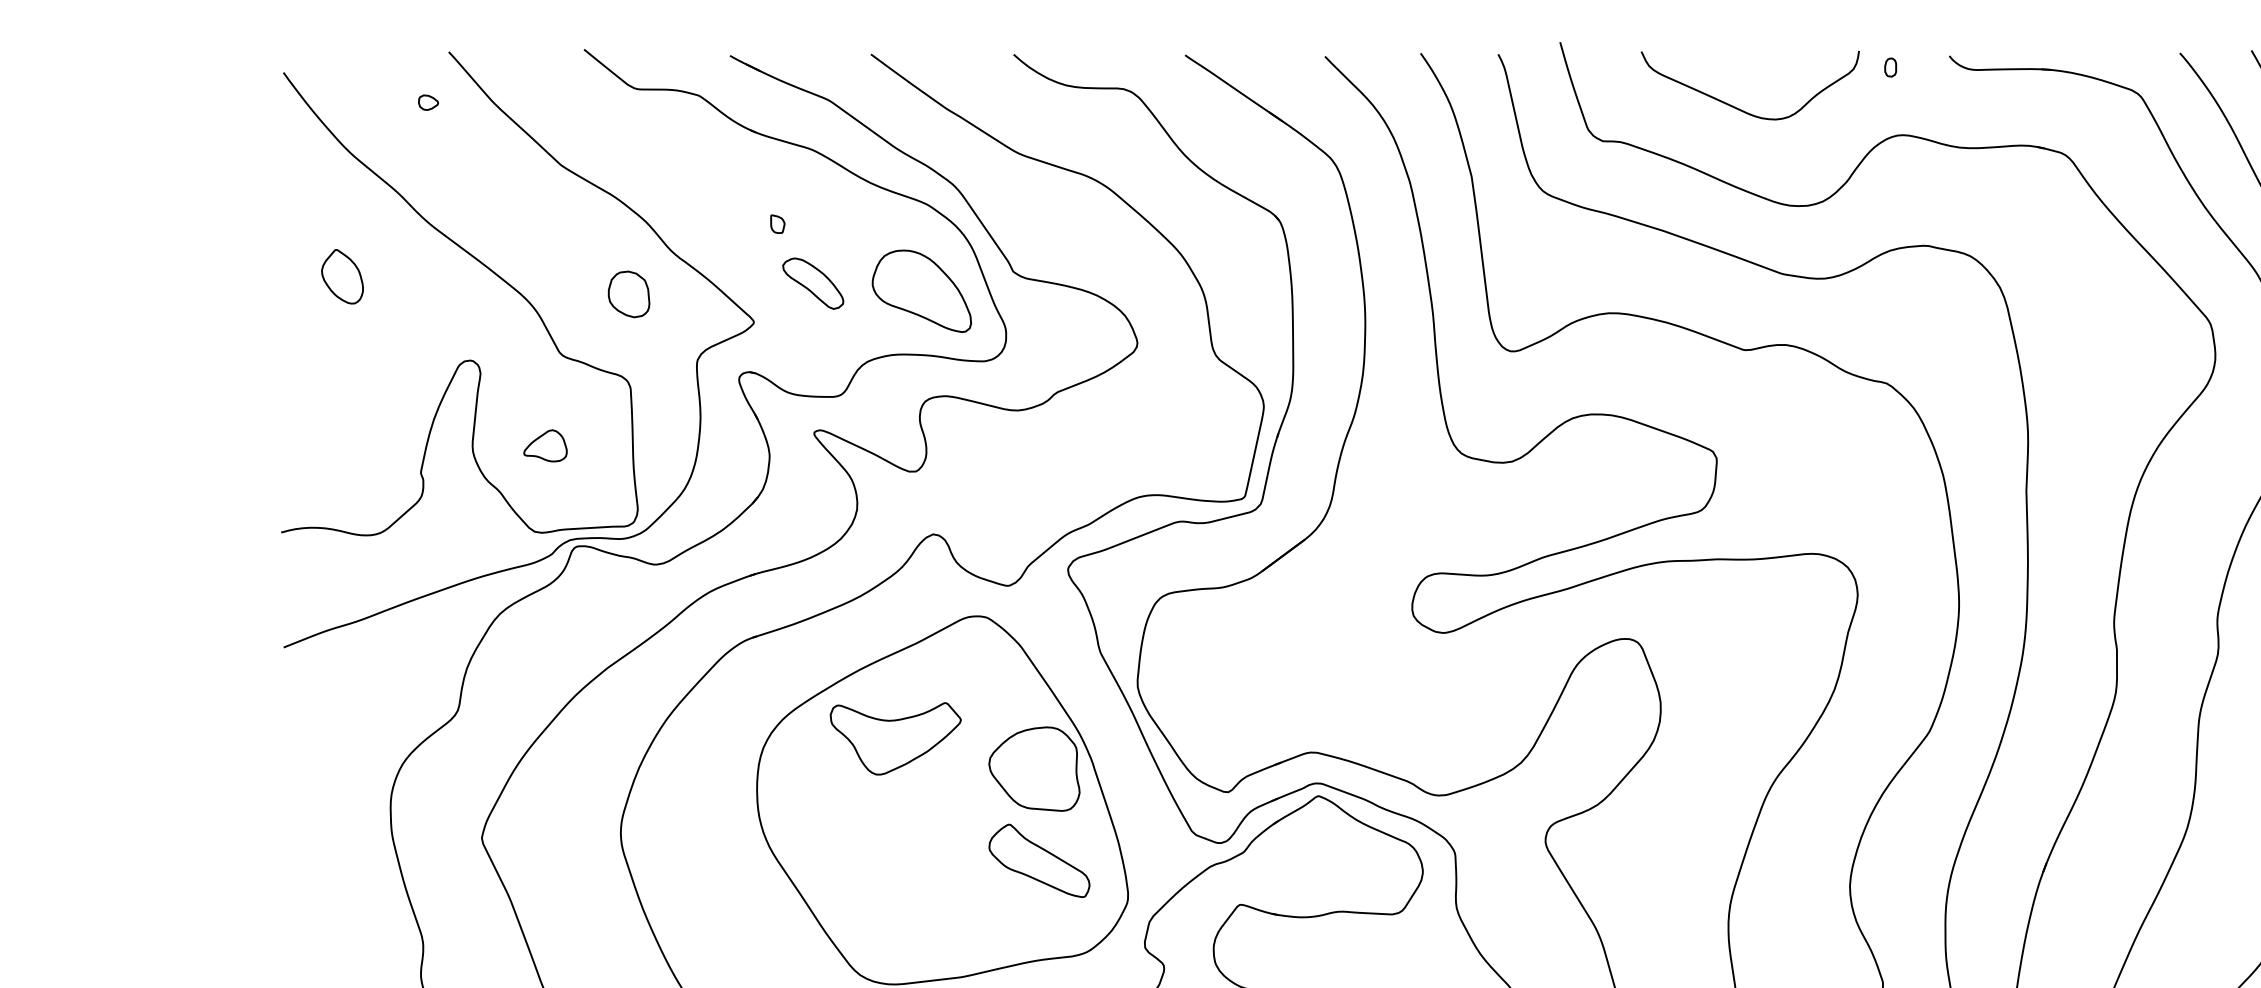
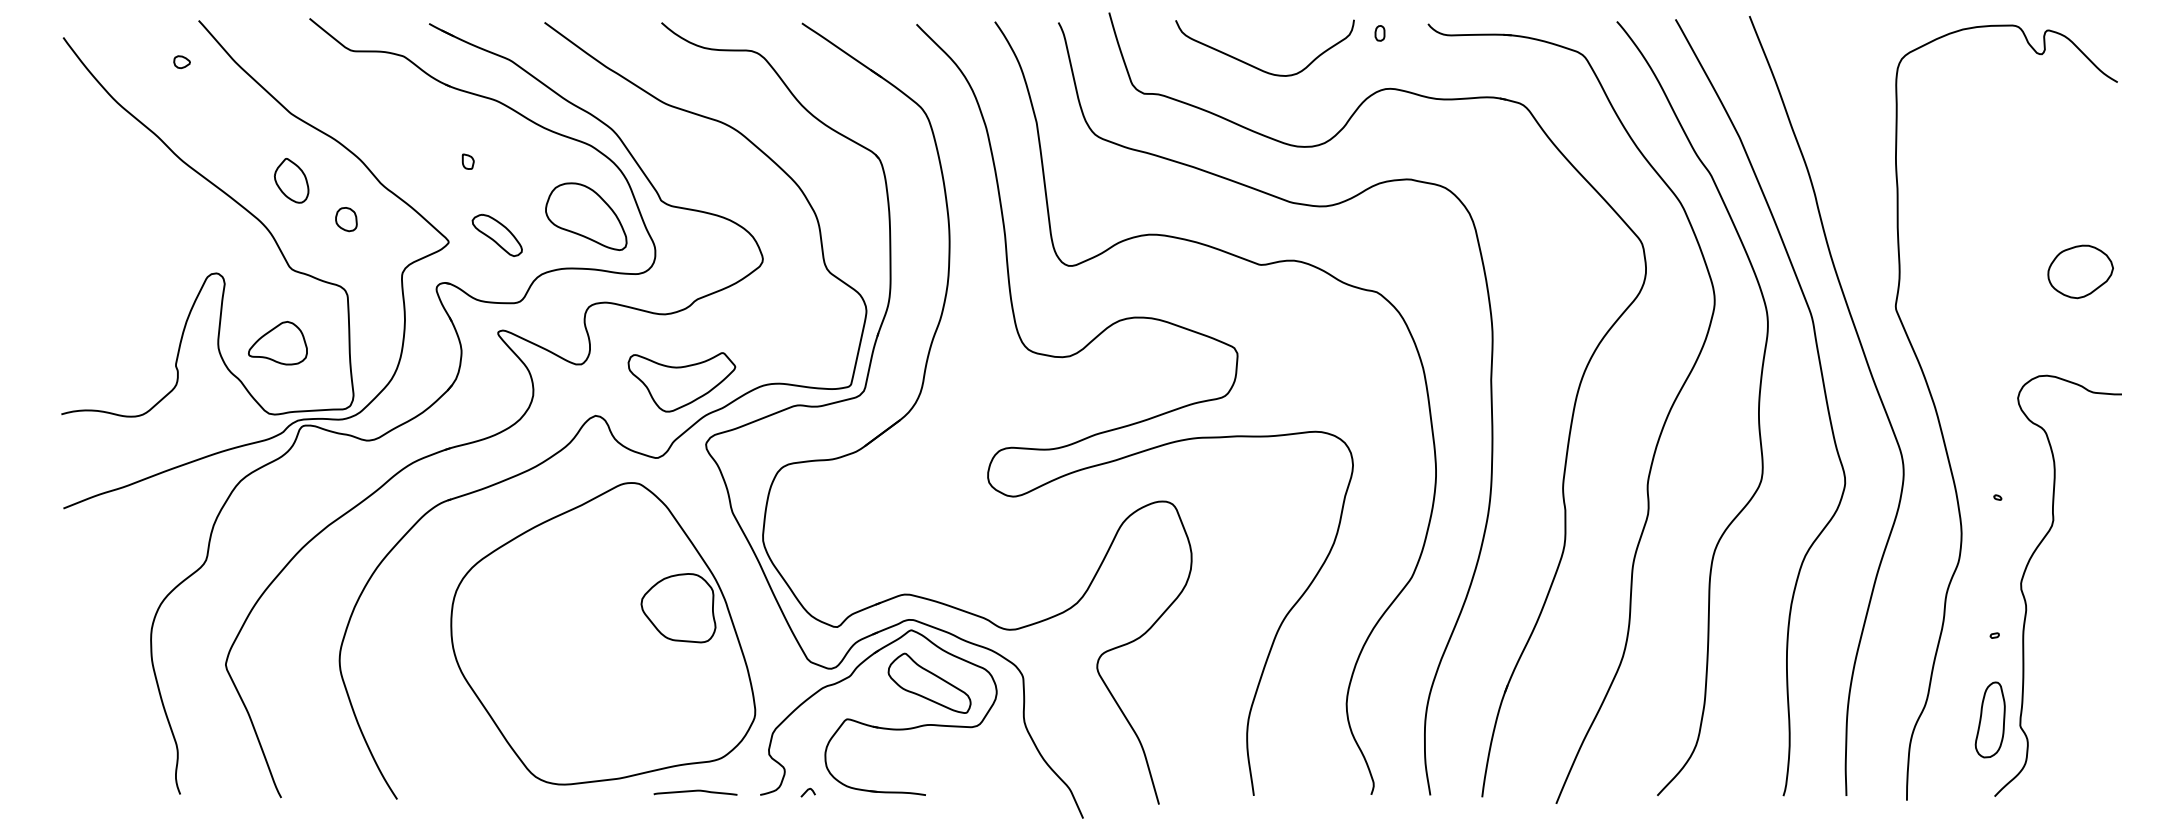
part: (342, 276) -> (291, 180), moved
part: (812, 282) -> (496, 234), moved
part: (629, 294) -> (346, 219), size x0.62
part: (544, 446) -> (277, 343), size x1.67
part: (895, 739) -> (681, 382), moved
part: (1039, 859) -> (929, 682), moved

